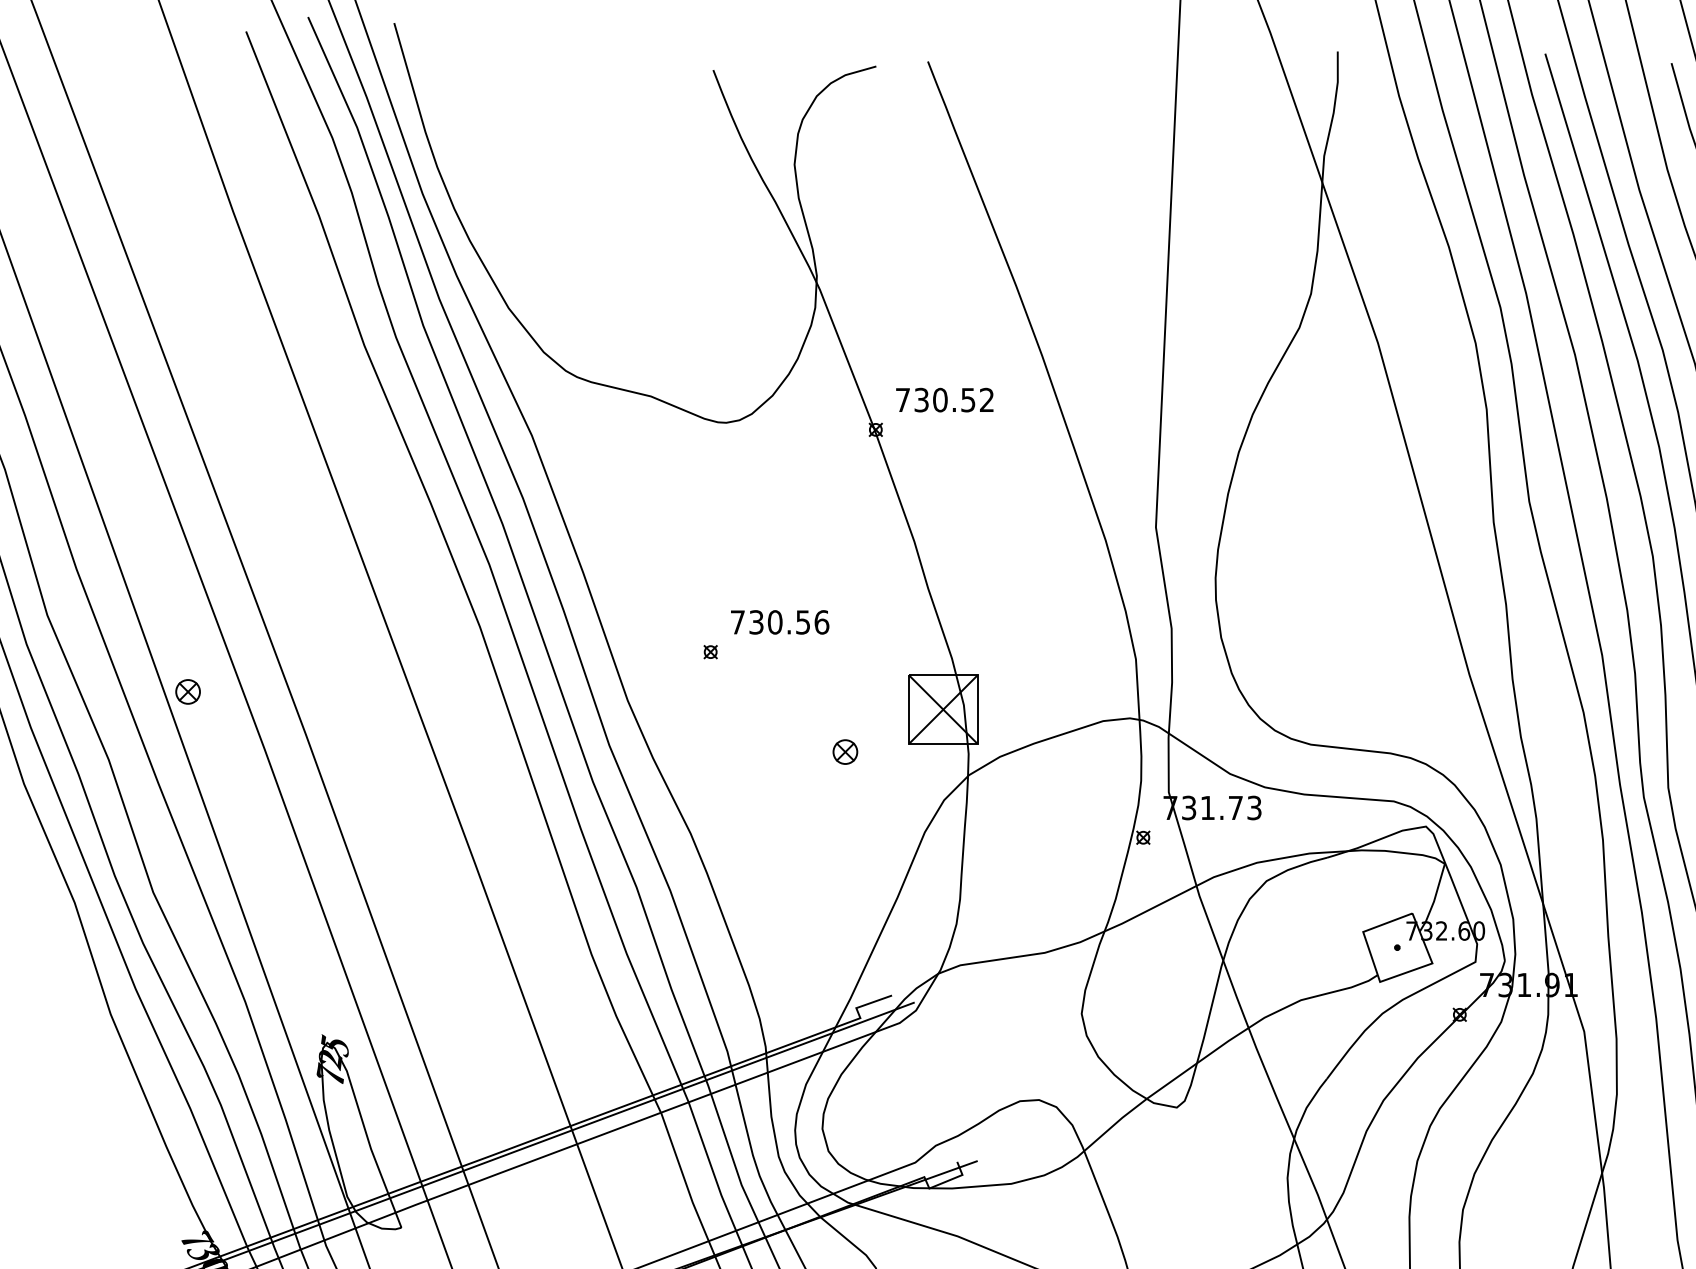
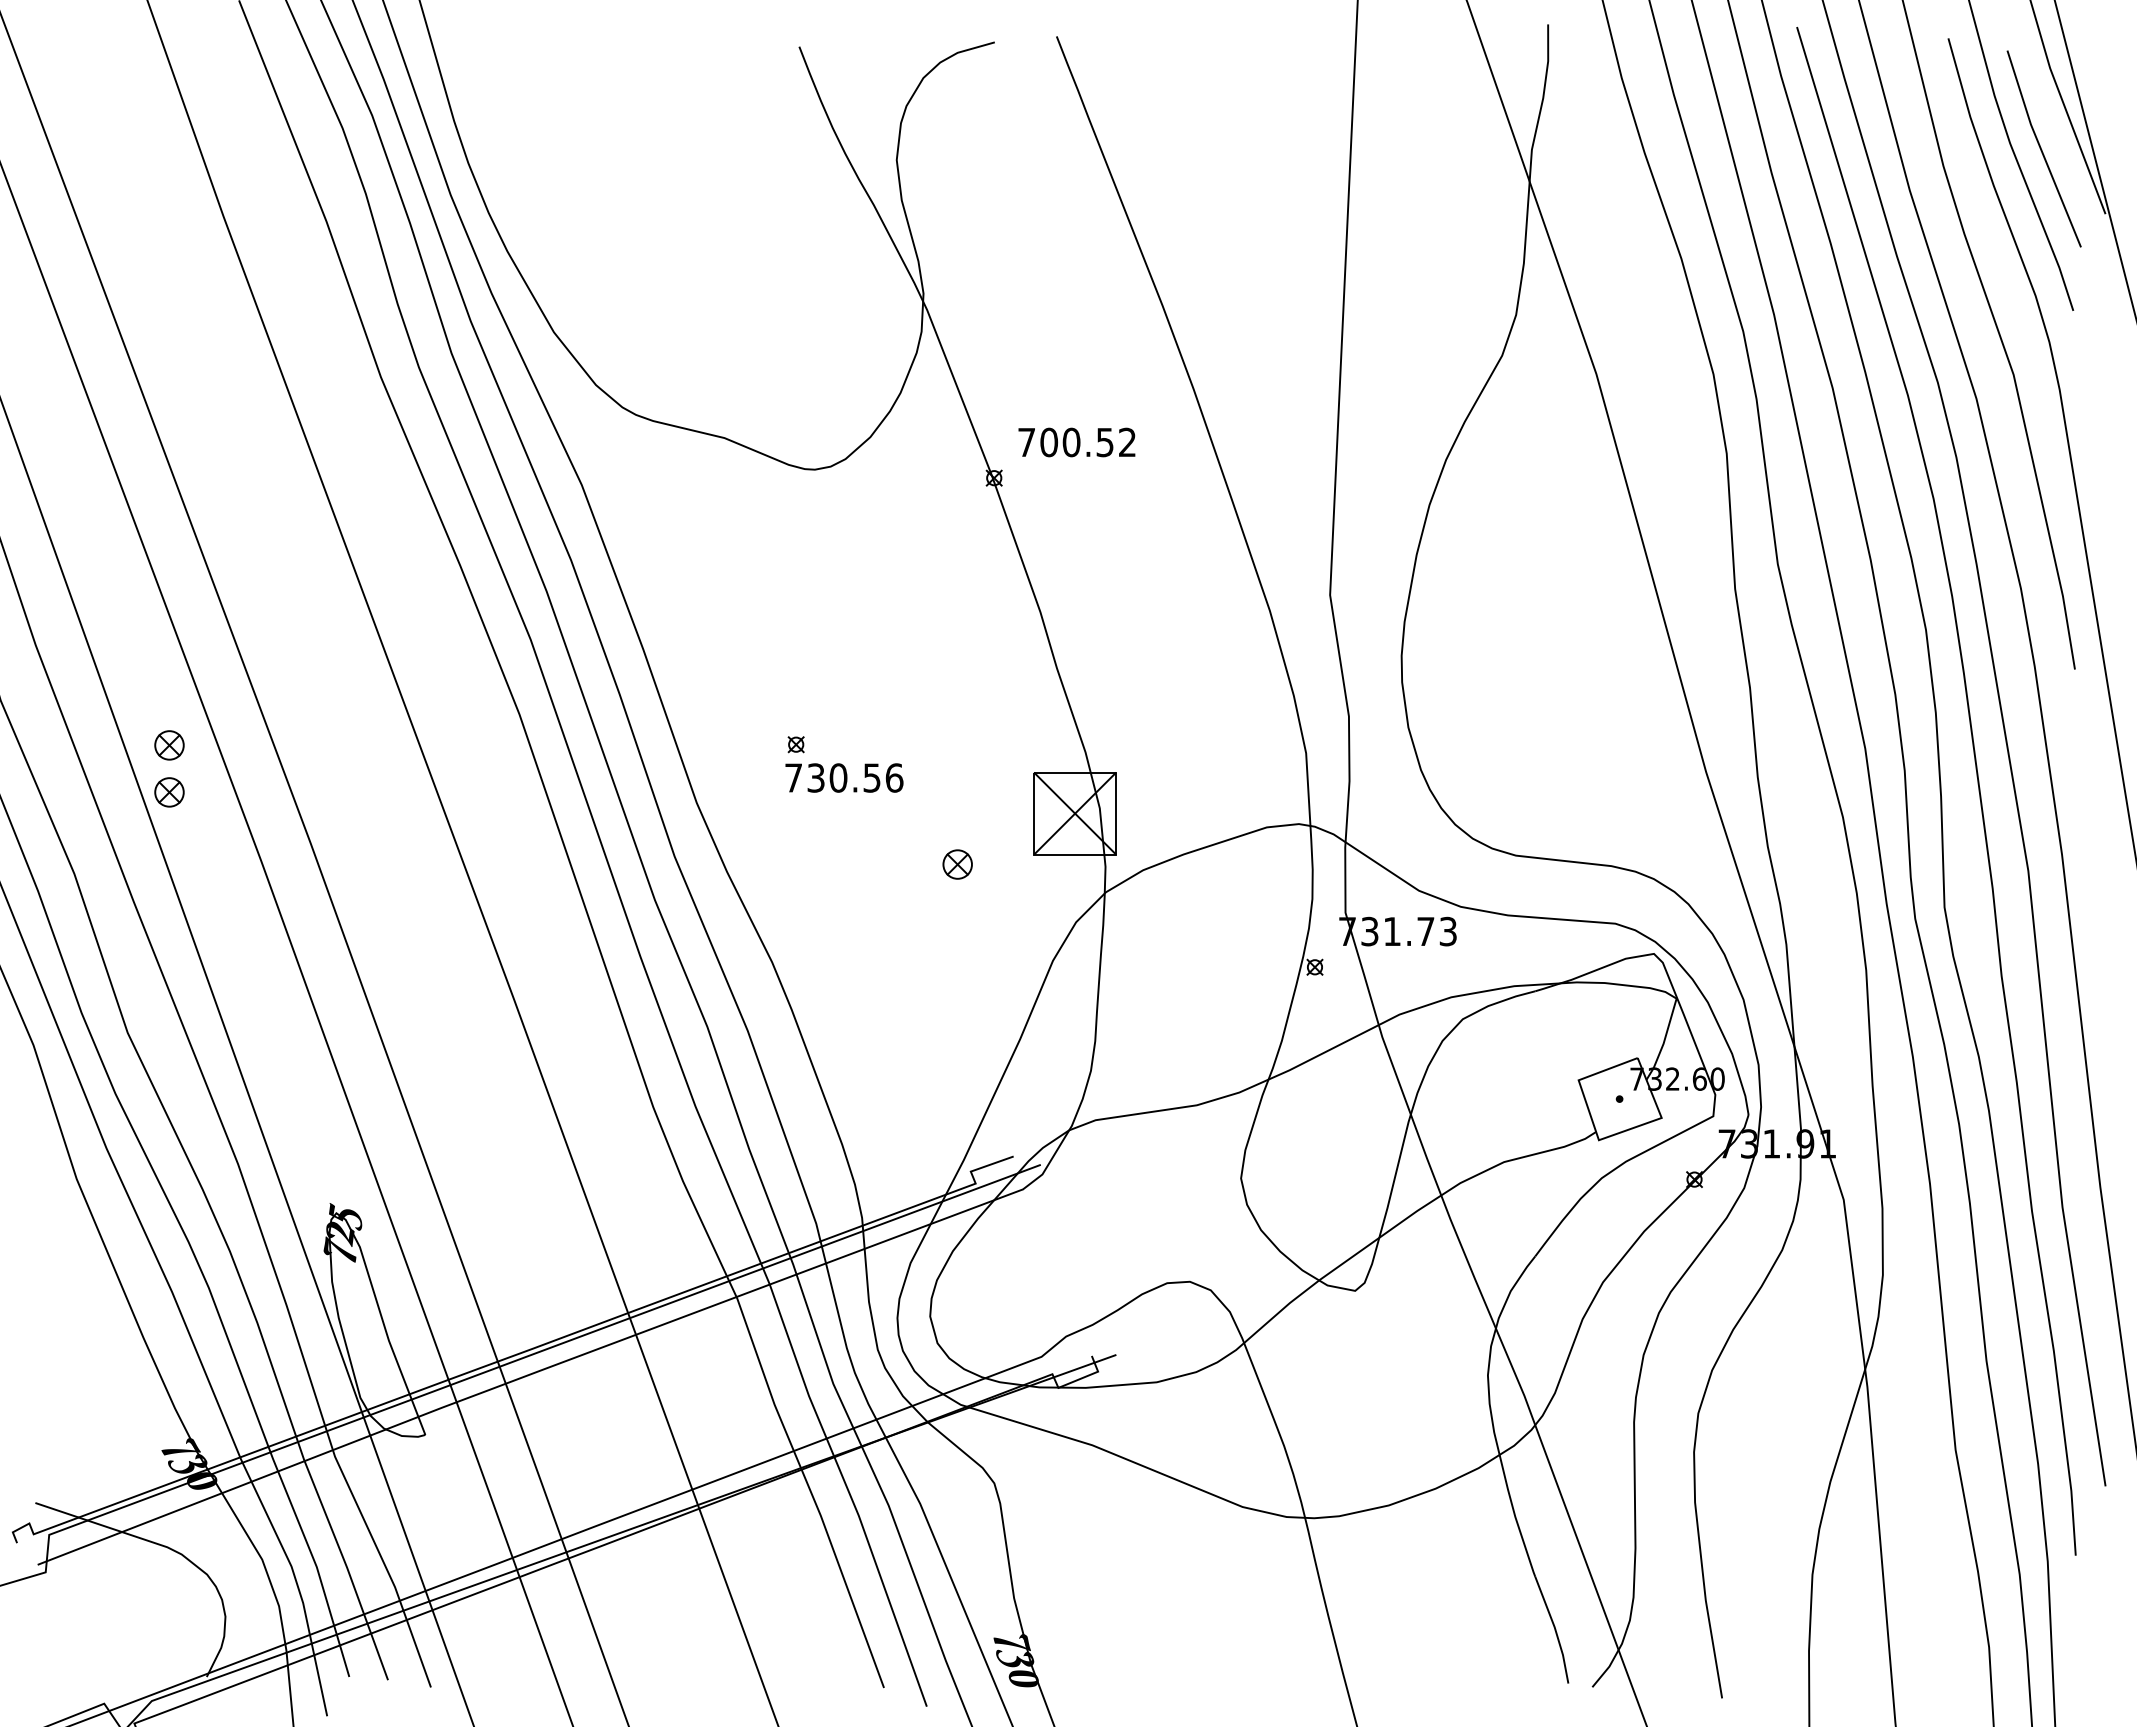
text: (921, 400) -> (1049, 442), 730.52 -> 700.52
text: (780, 621) -> (844, 777), moved
part: (188, 652) -> (169, 745), added

